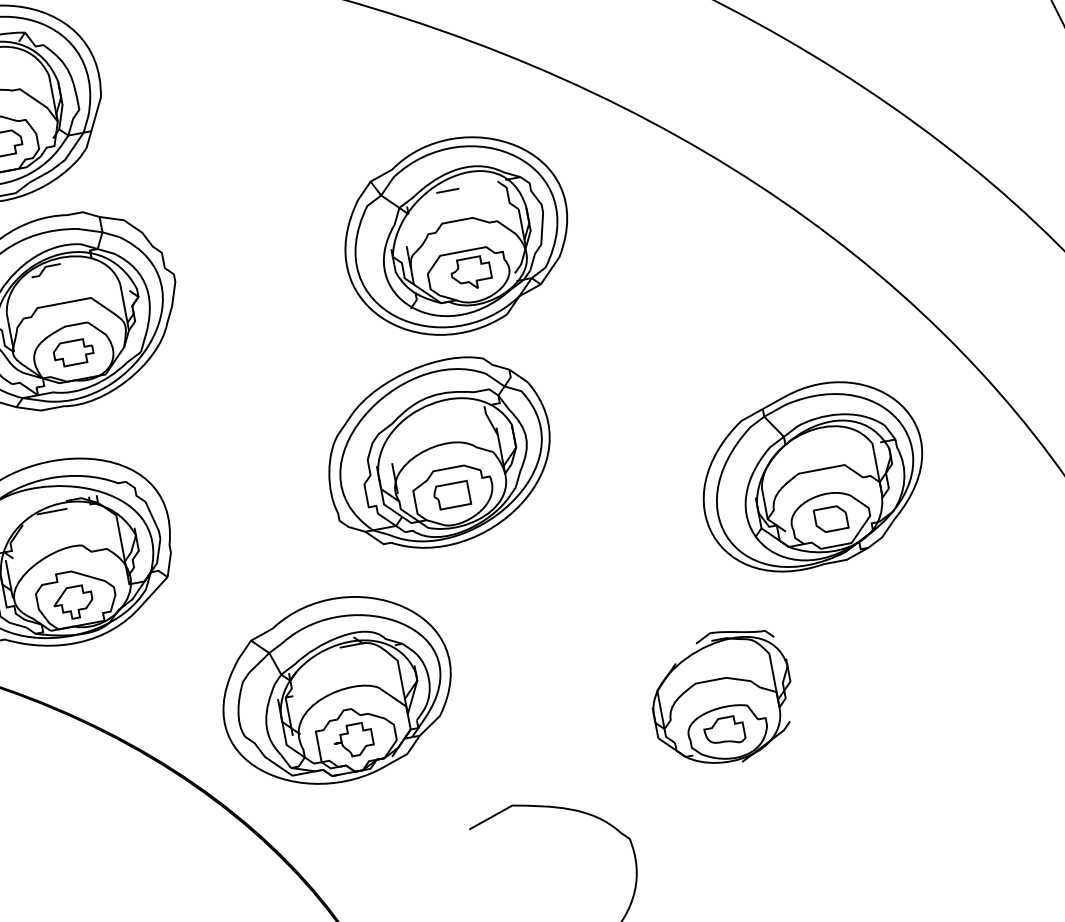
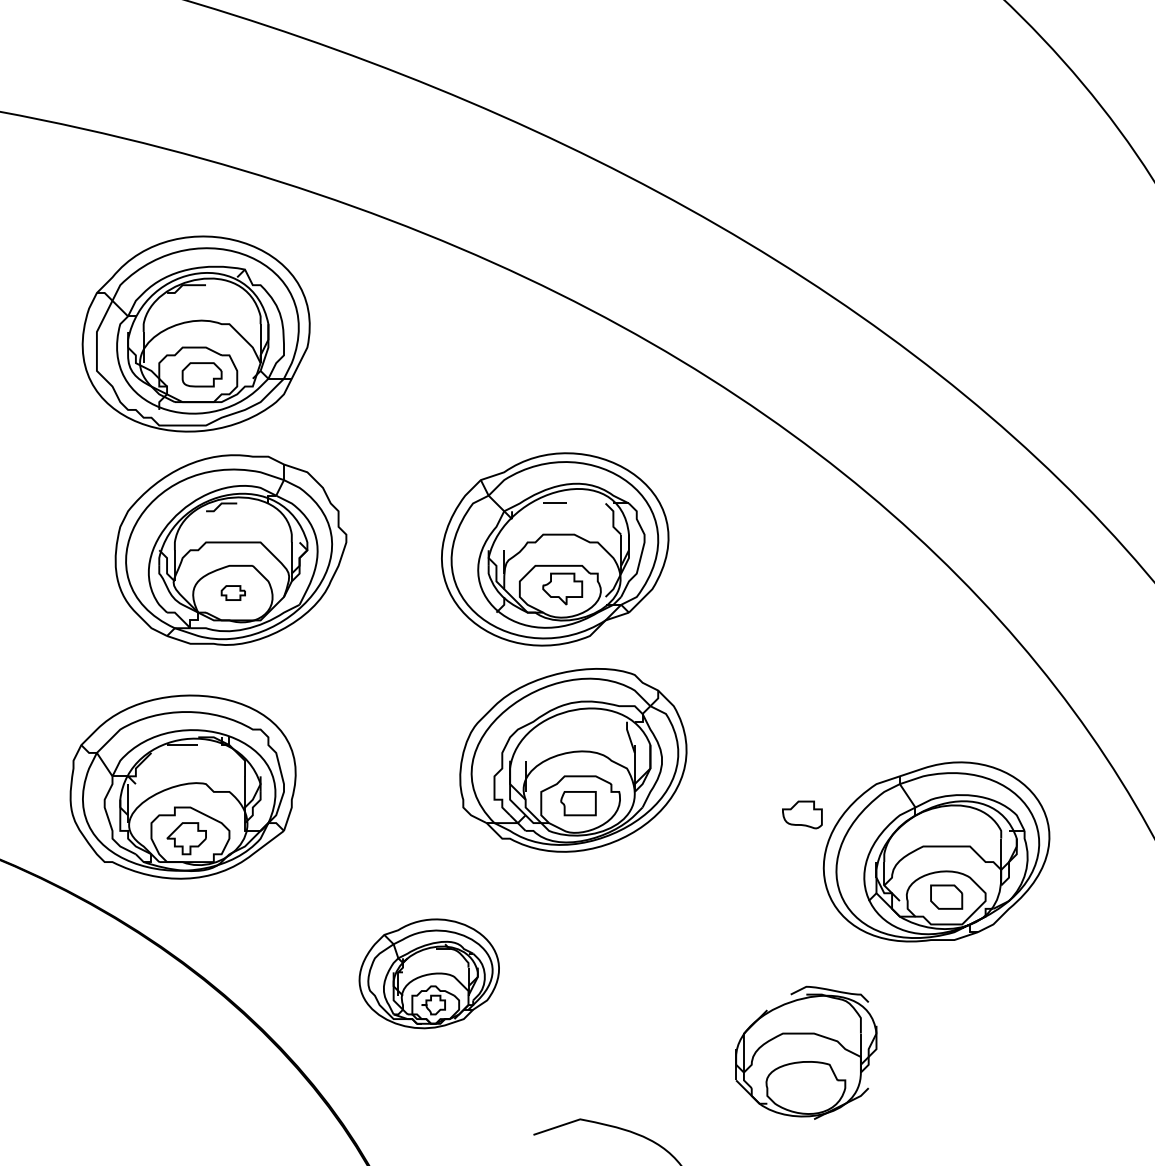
part: (456, 235) -> (555, 549), moved
part: (73, 352) -> (233, 592), size x0.6
part: (337, 690) -> (429, 973), size x0.6
part: (724, 731) -> (802, 814), moved

